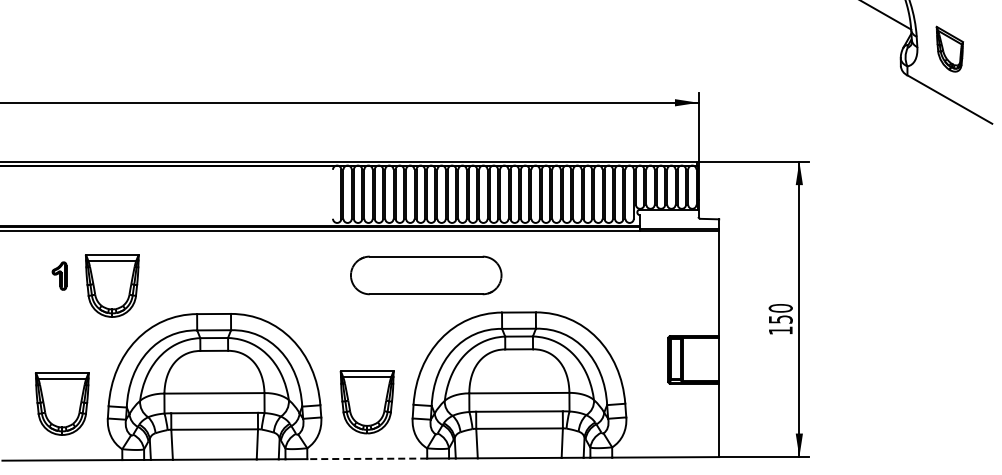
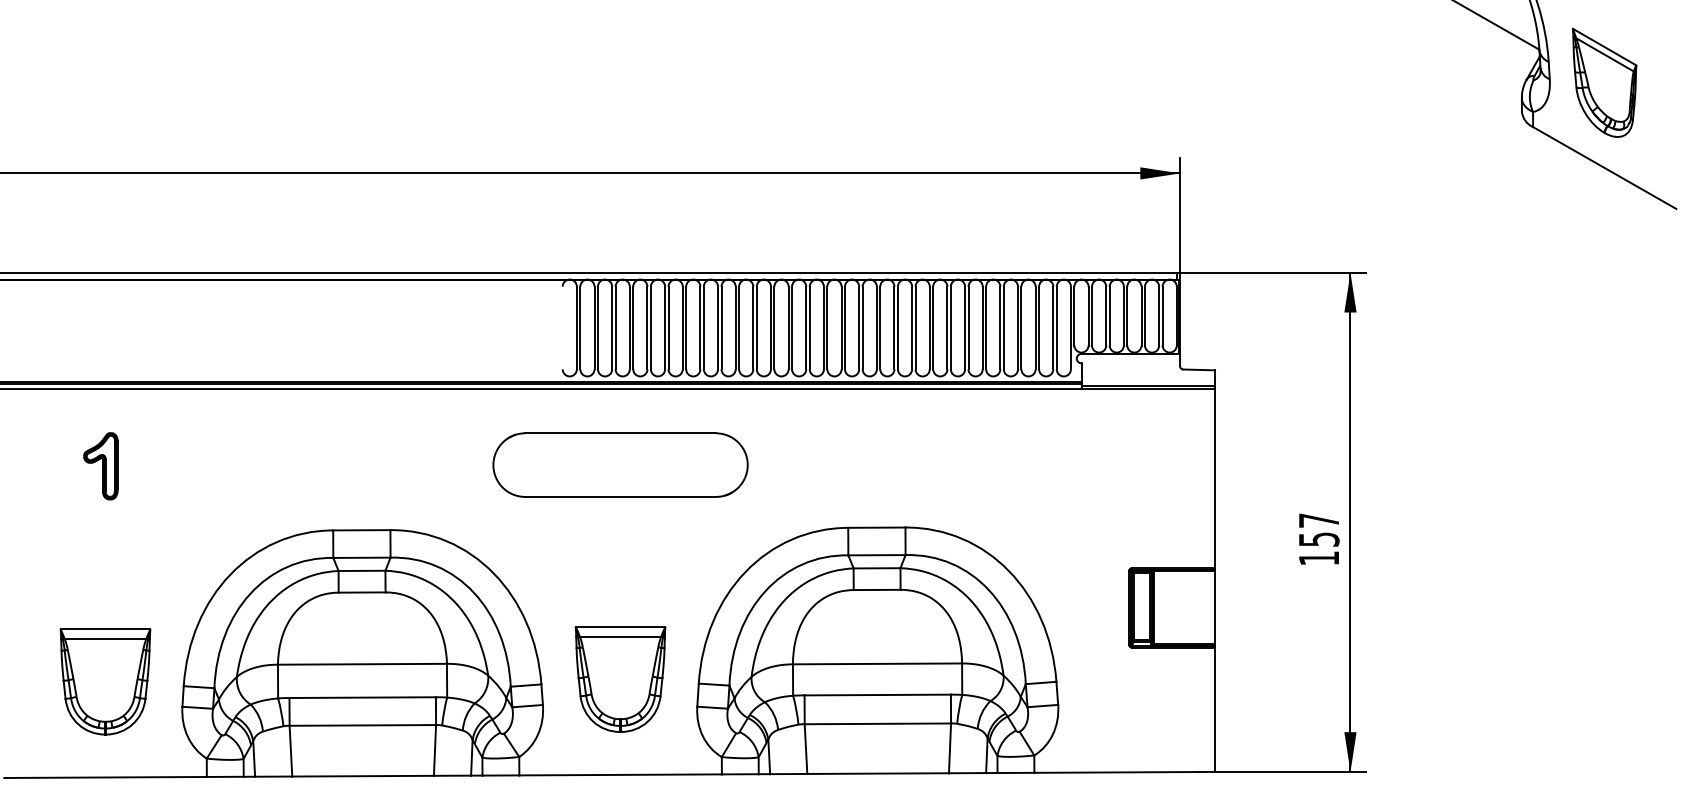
part: (949, 49) -> (1604, 83), size x1.43
part: (59, 275) -> (100, 465), size x1.43
part: (426, 275) -> (620, 465), moved
part: (111, 285) -> (188, 482), removed
text: (780, 308) -> (1318, 520), 150 -> 157
line: (367, 458) -> (620, 774), dashed -> solid

